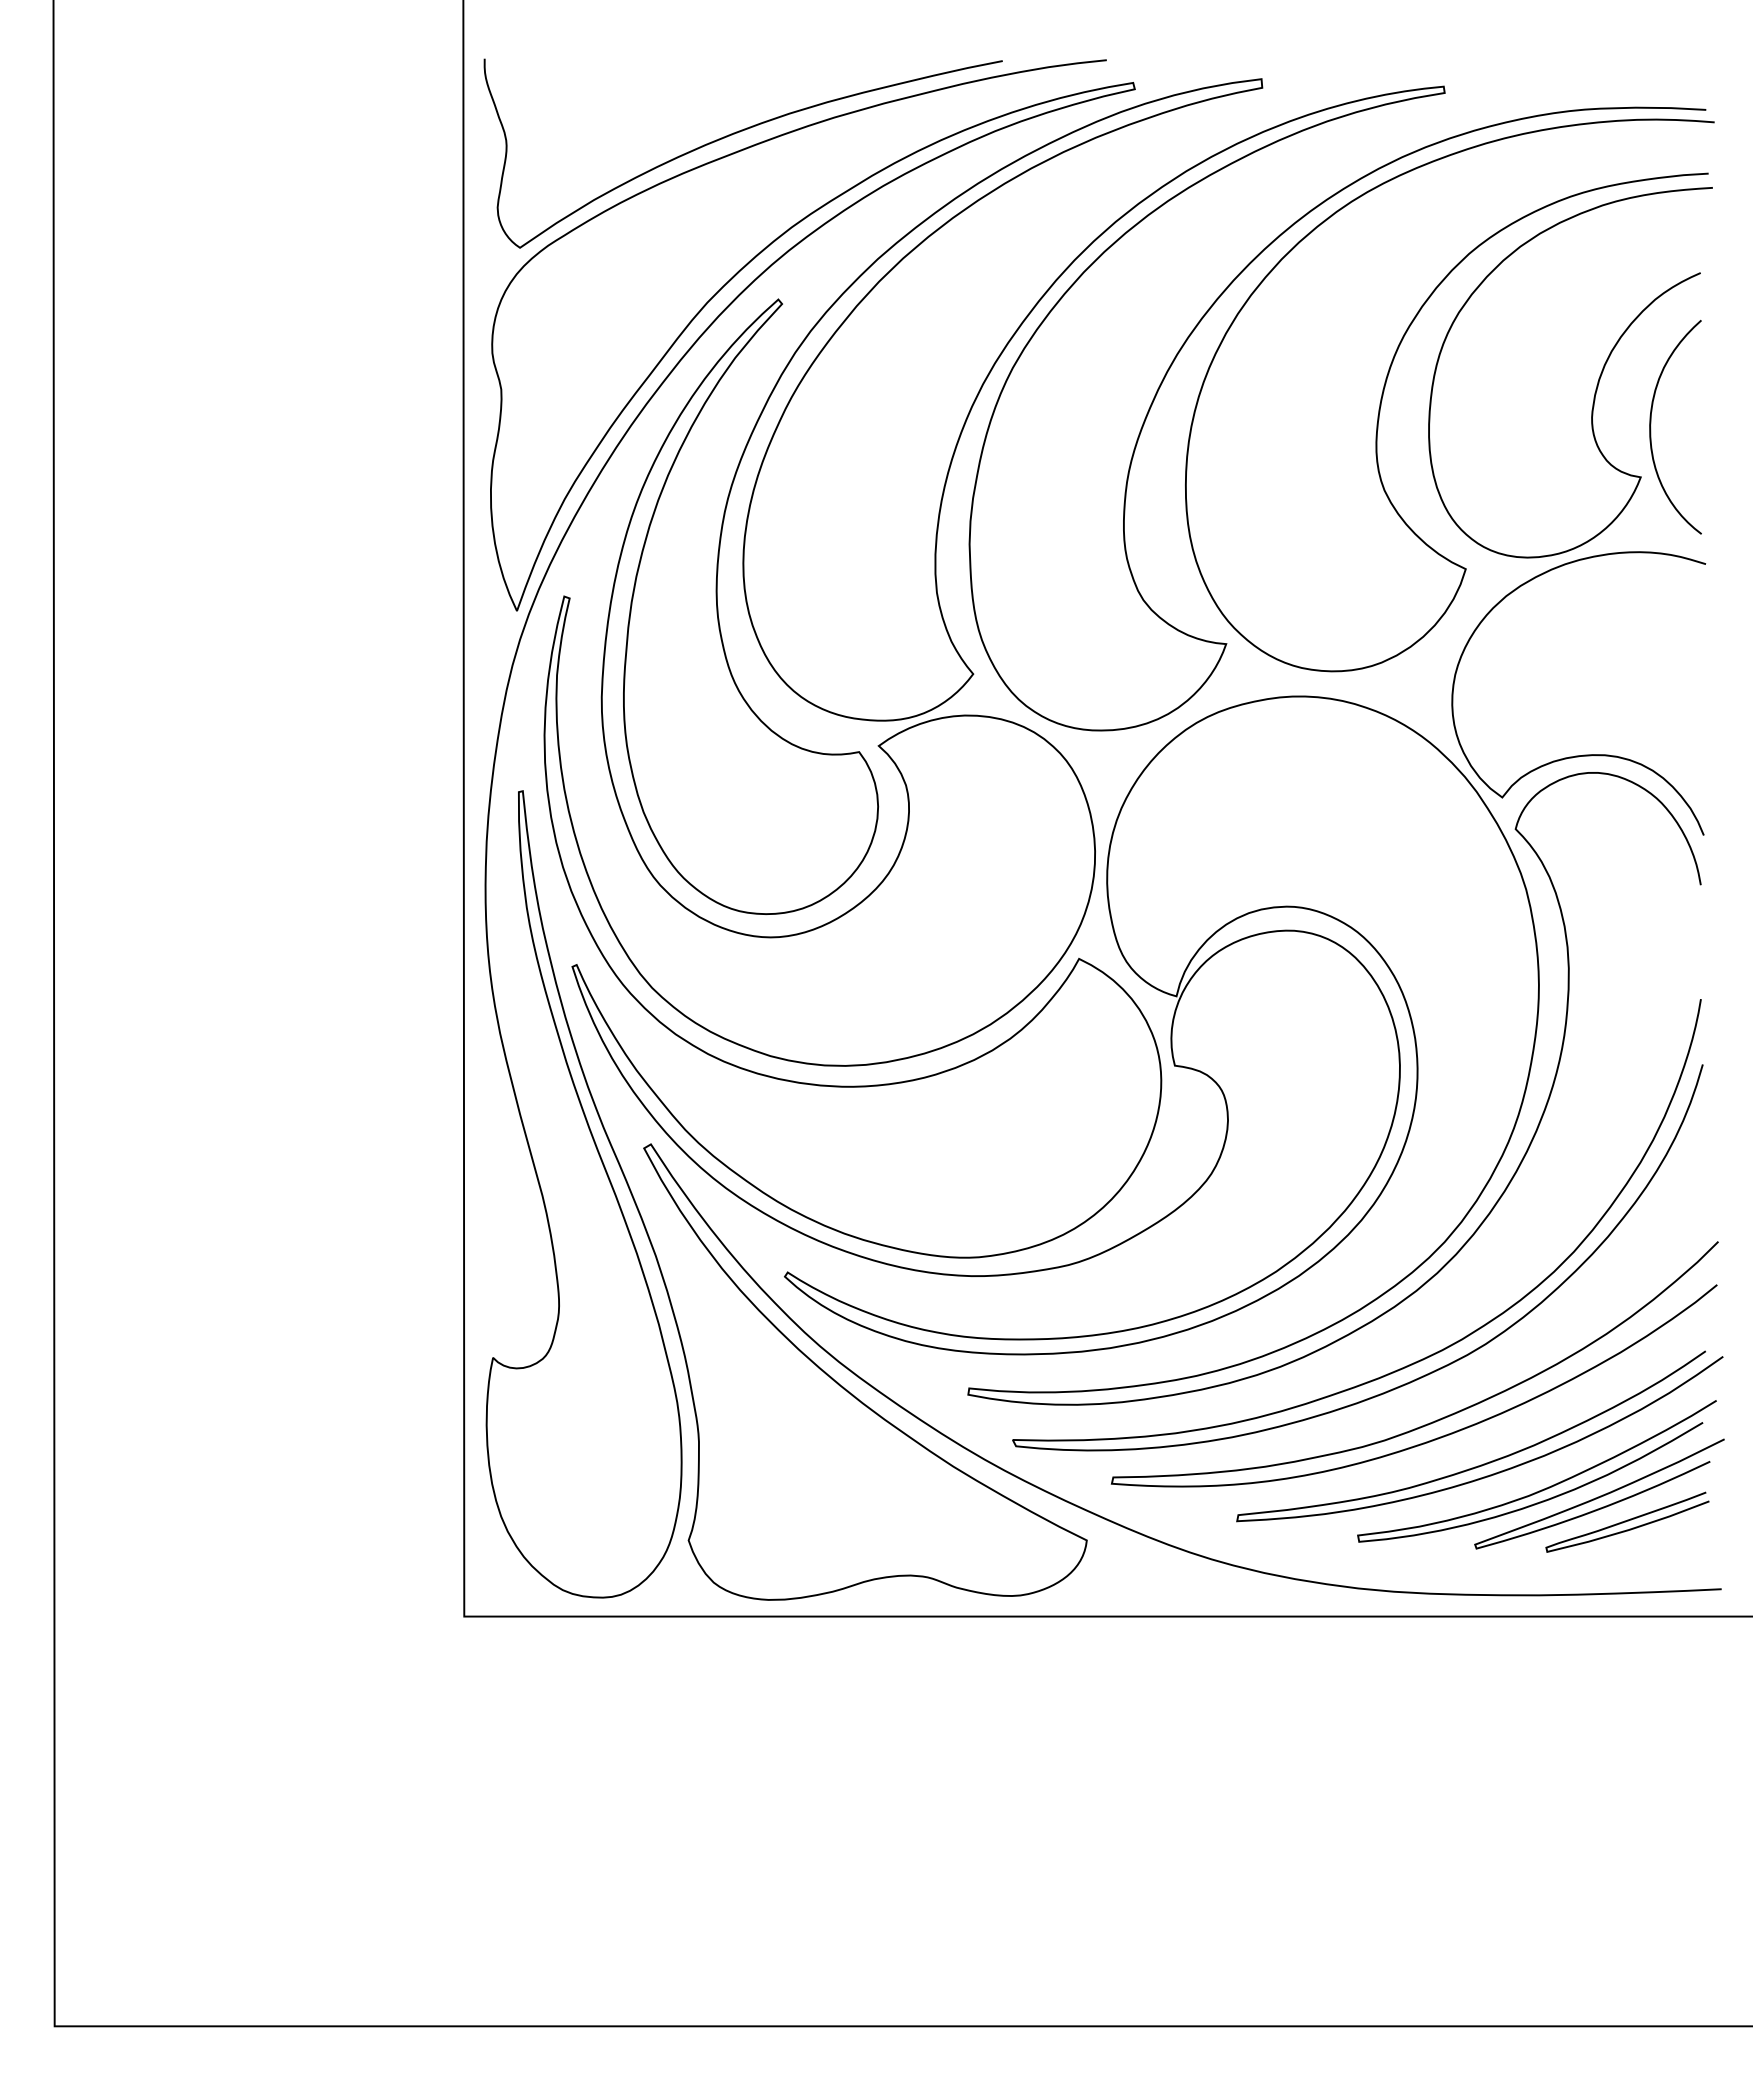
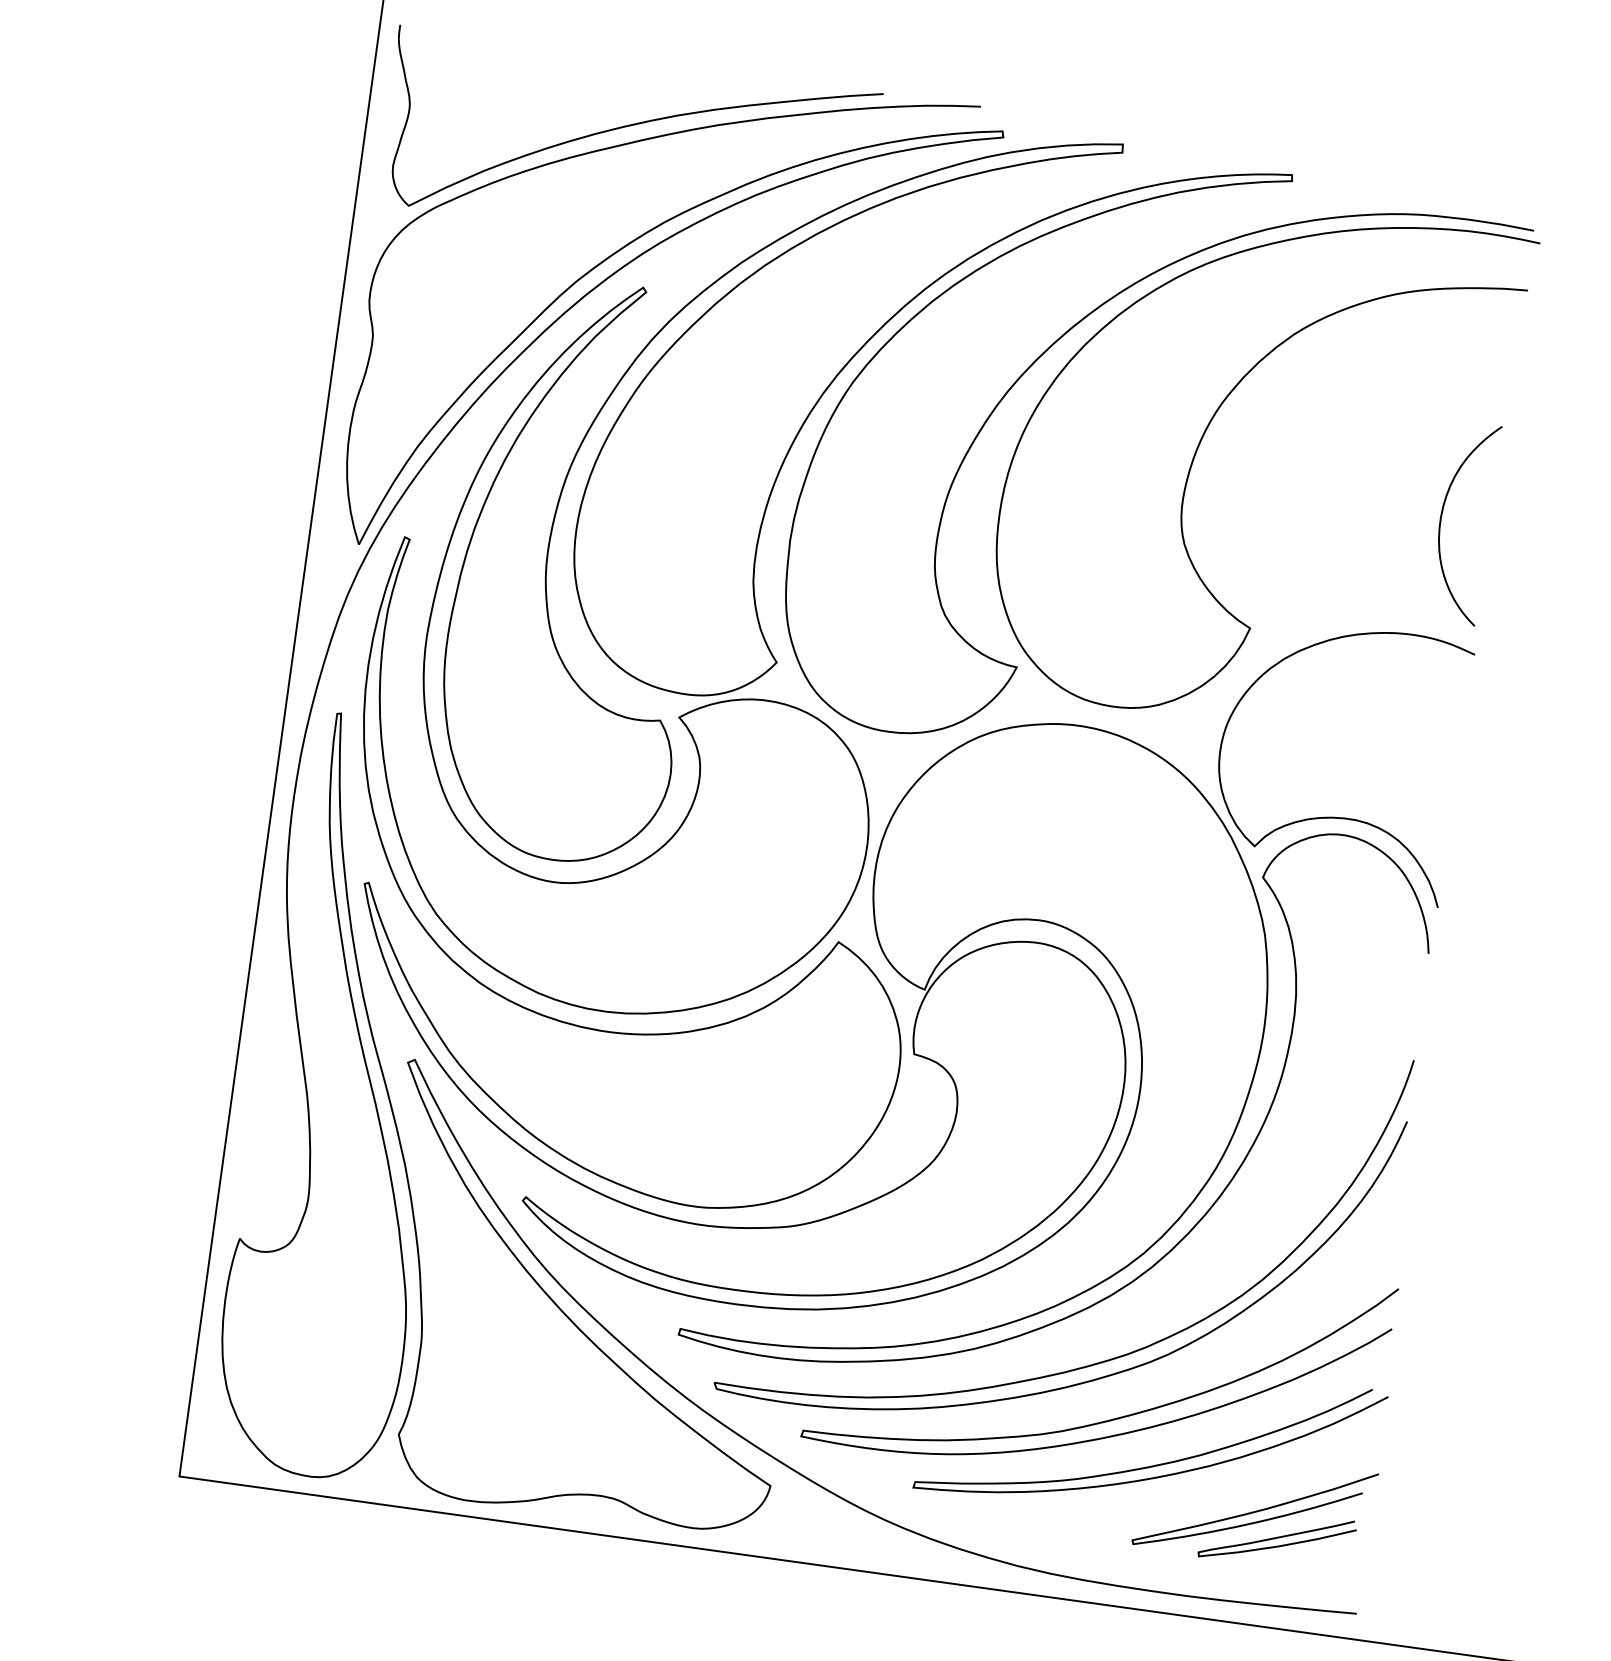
curve: (1597, 381) -> (1397, 470), removed
curve: (1543, 1488) -> (1203, 1496), removed

